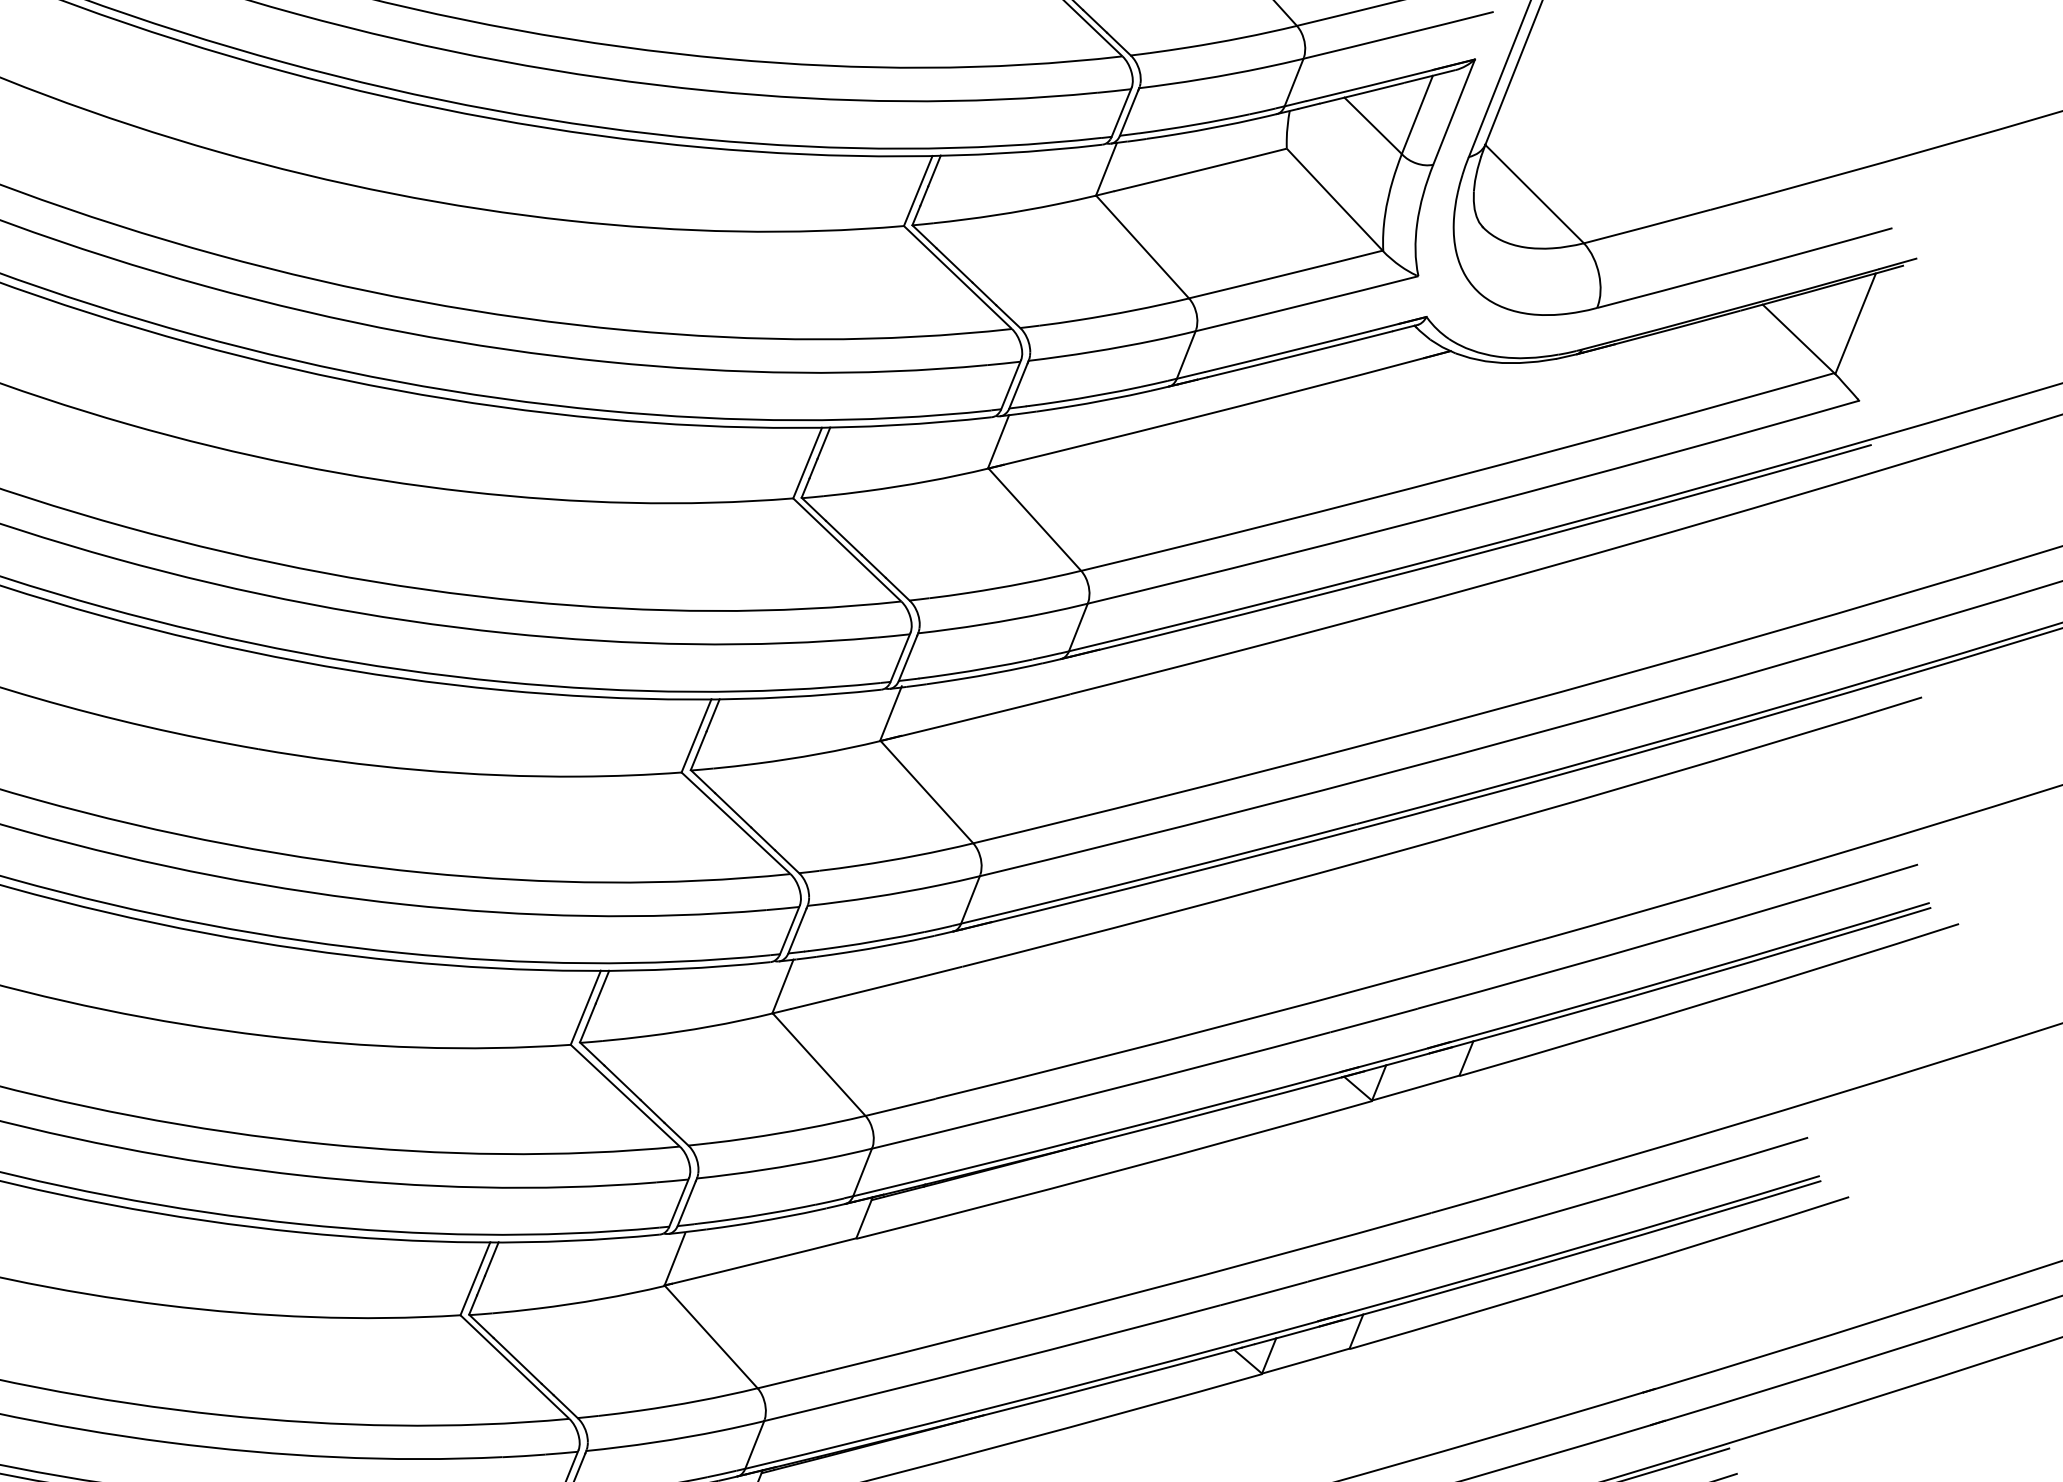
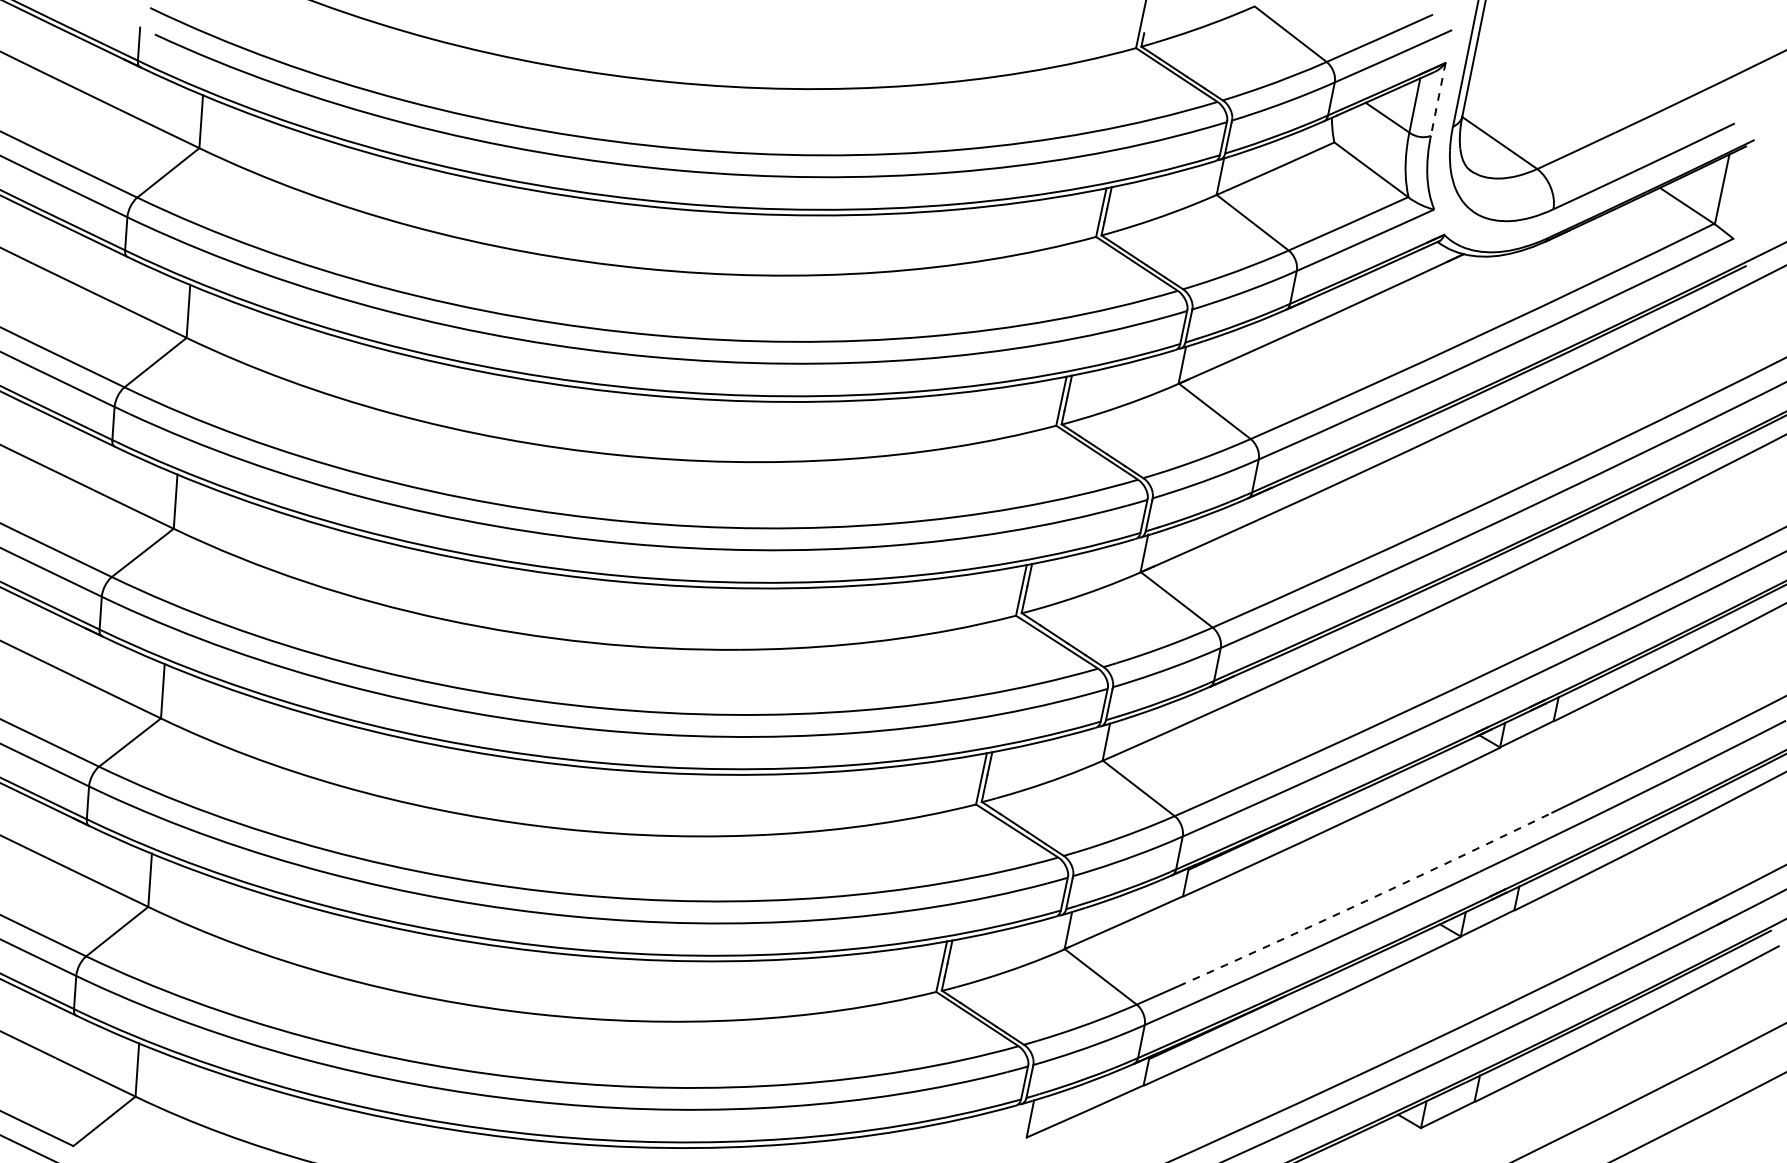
line: (1454, 112) -> (1438, 99), solid -> dashed
arc: (1128, 1295) -> (1365, 901), solid -> dashed

